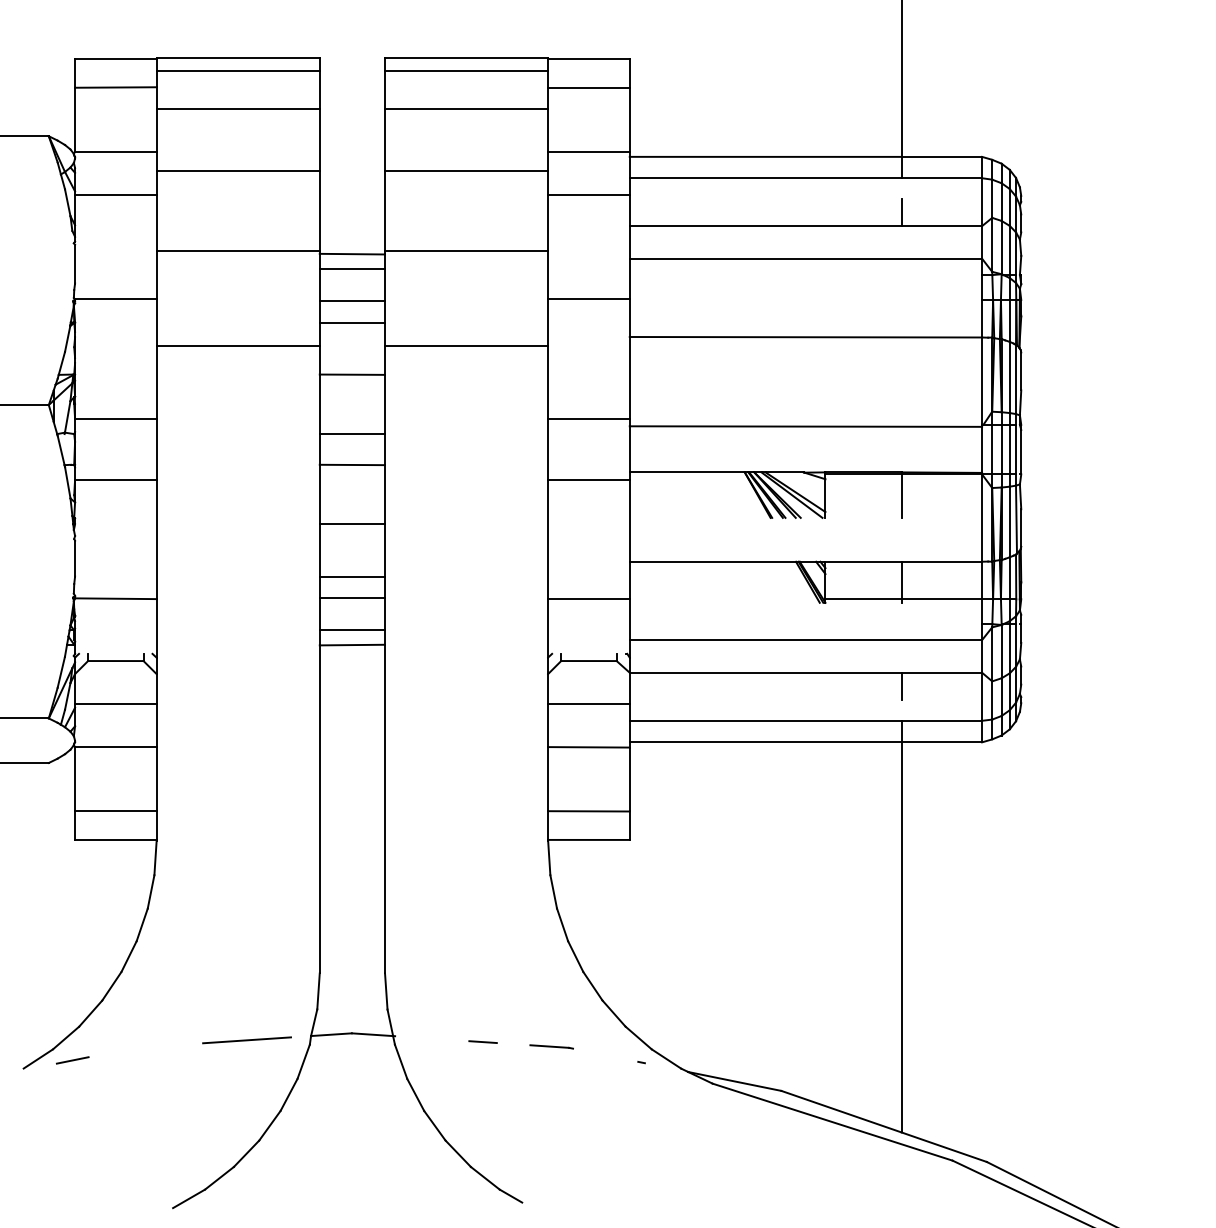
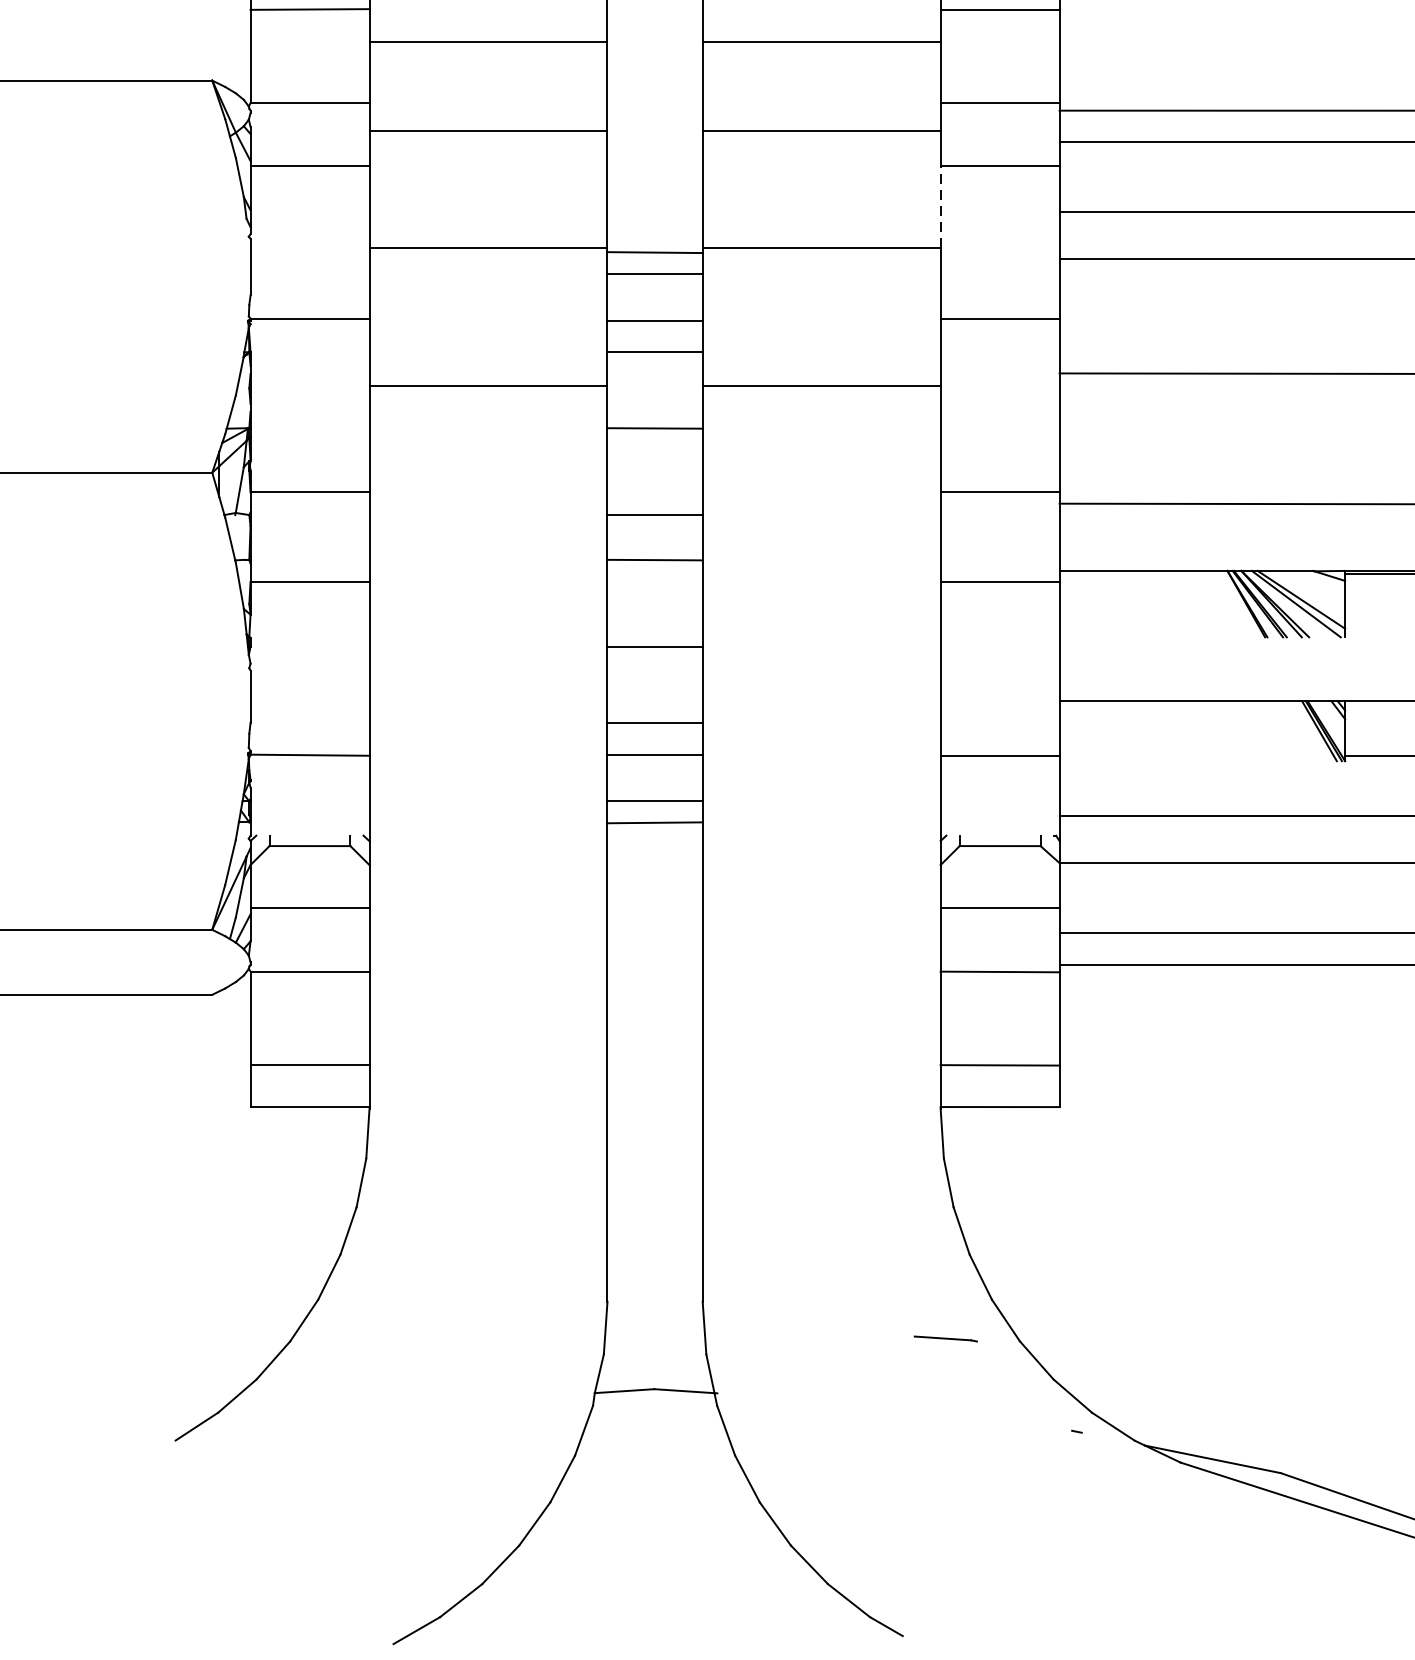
line: (548, 222) -> (941, 206), solid -> dashed
line: (246, 1040) -> (500, 1399), removed
line: (482, 1042) -> (844, 1402), removed
line: (551, 1046) -> (945, 1338), moved
line: (72, 1060) -> (246, 1428), removed

